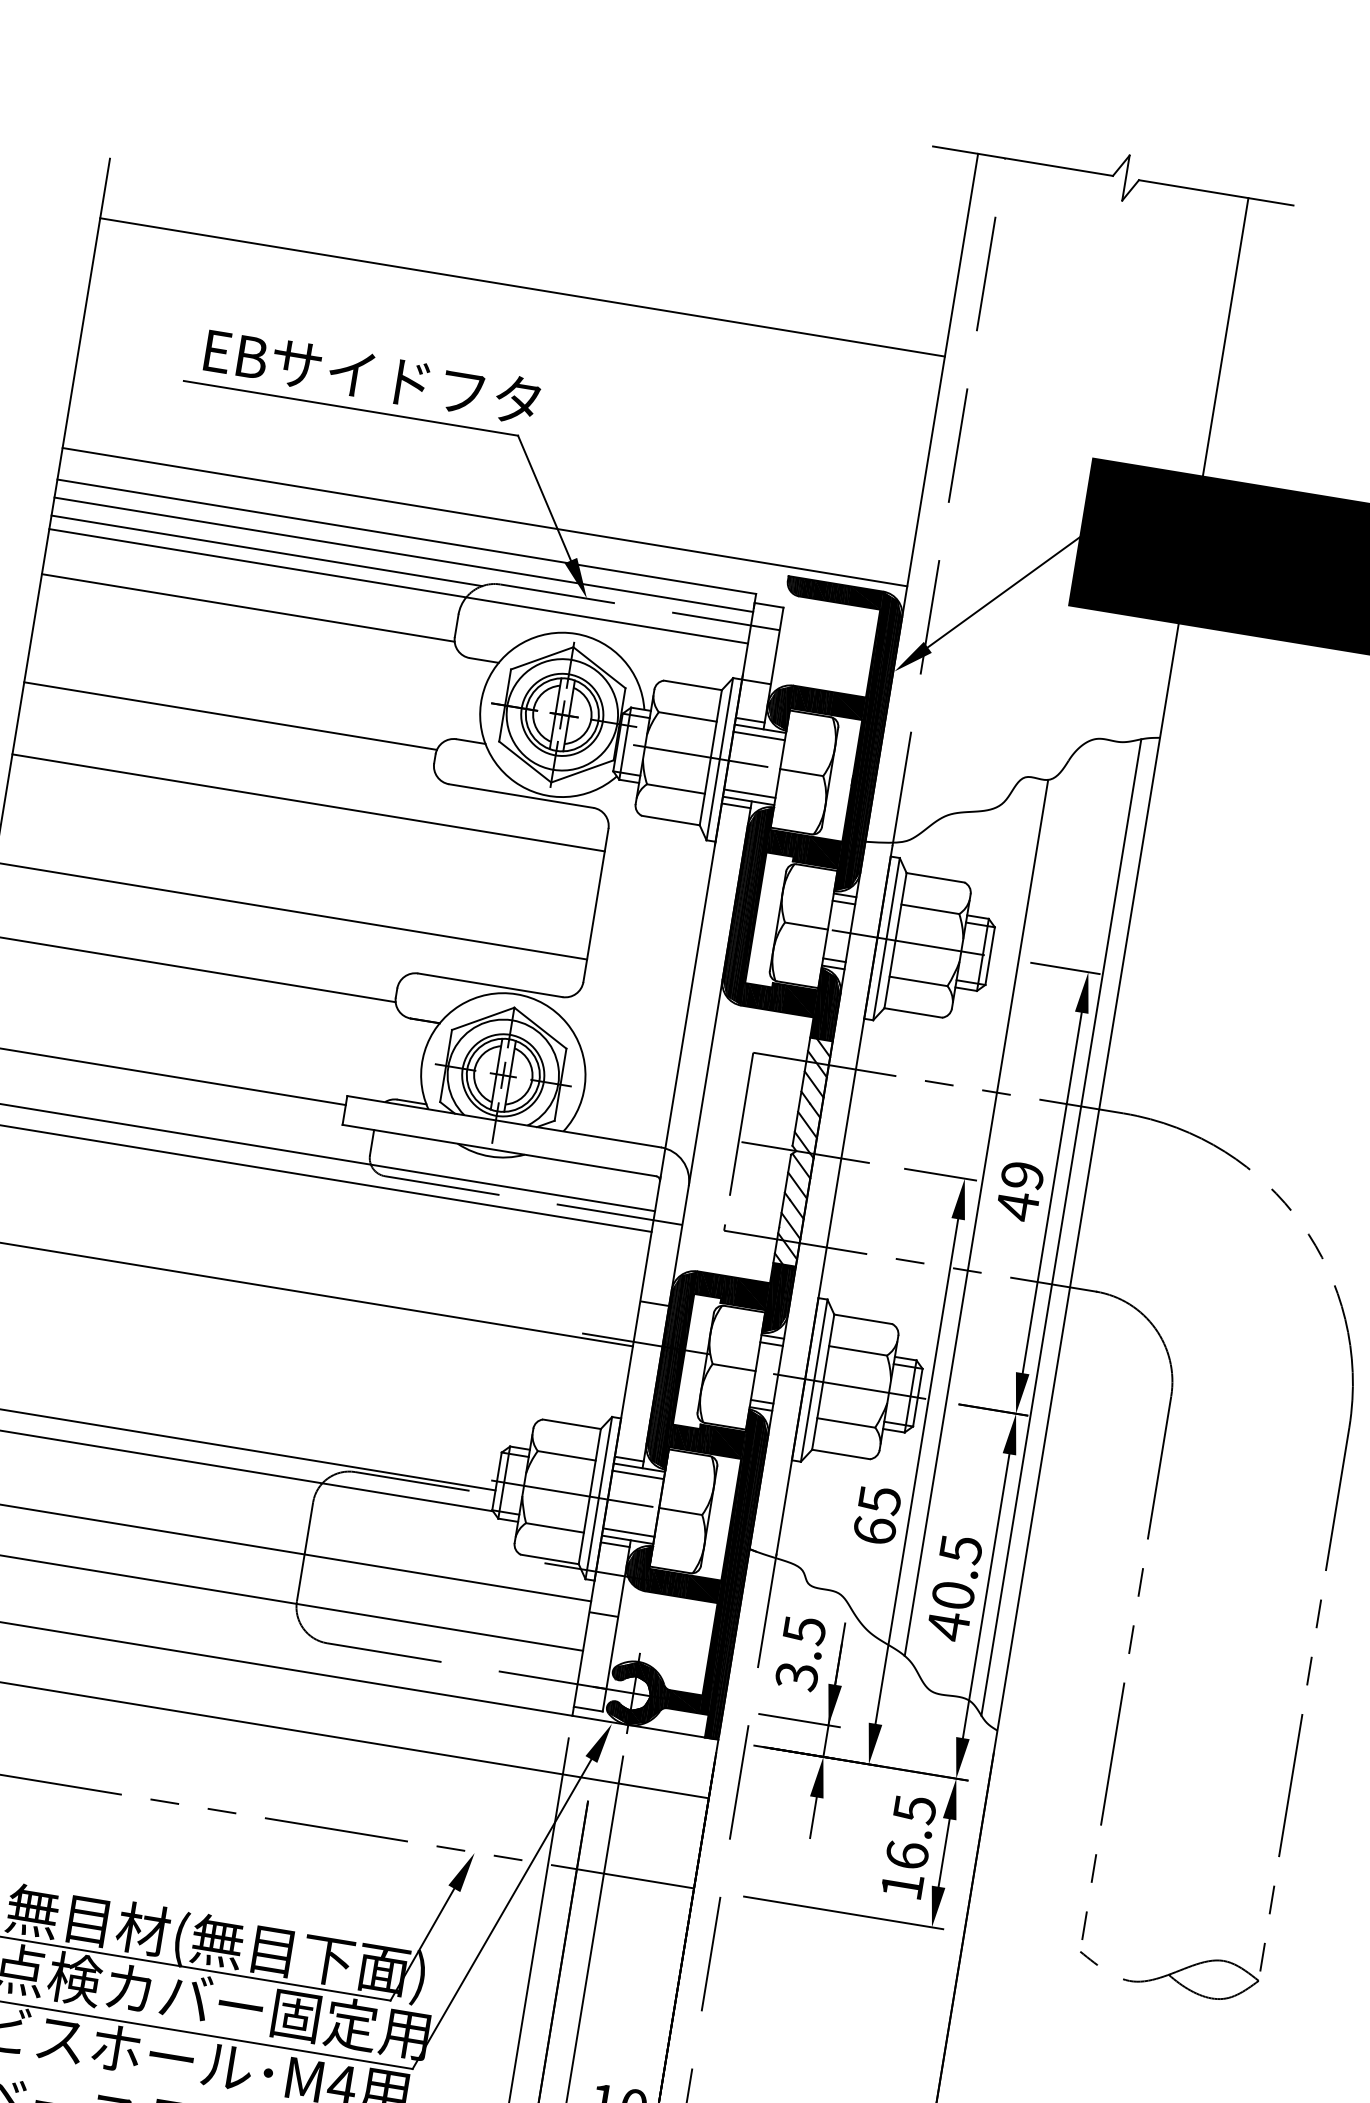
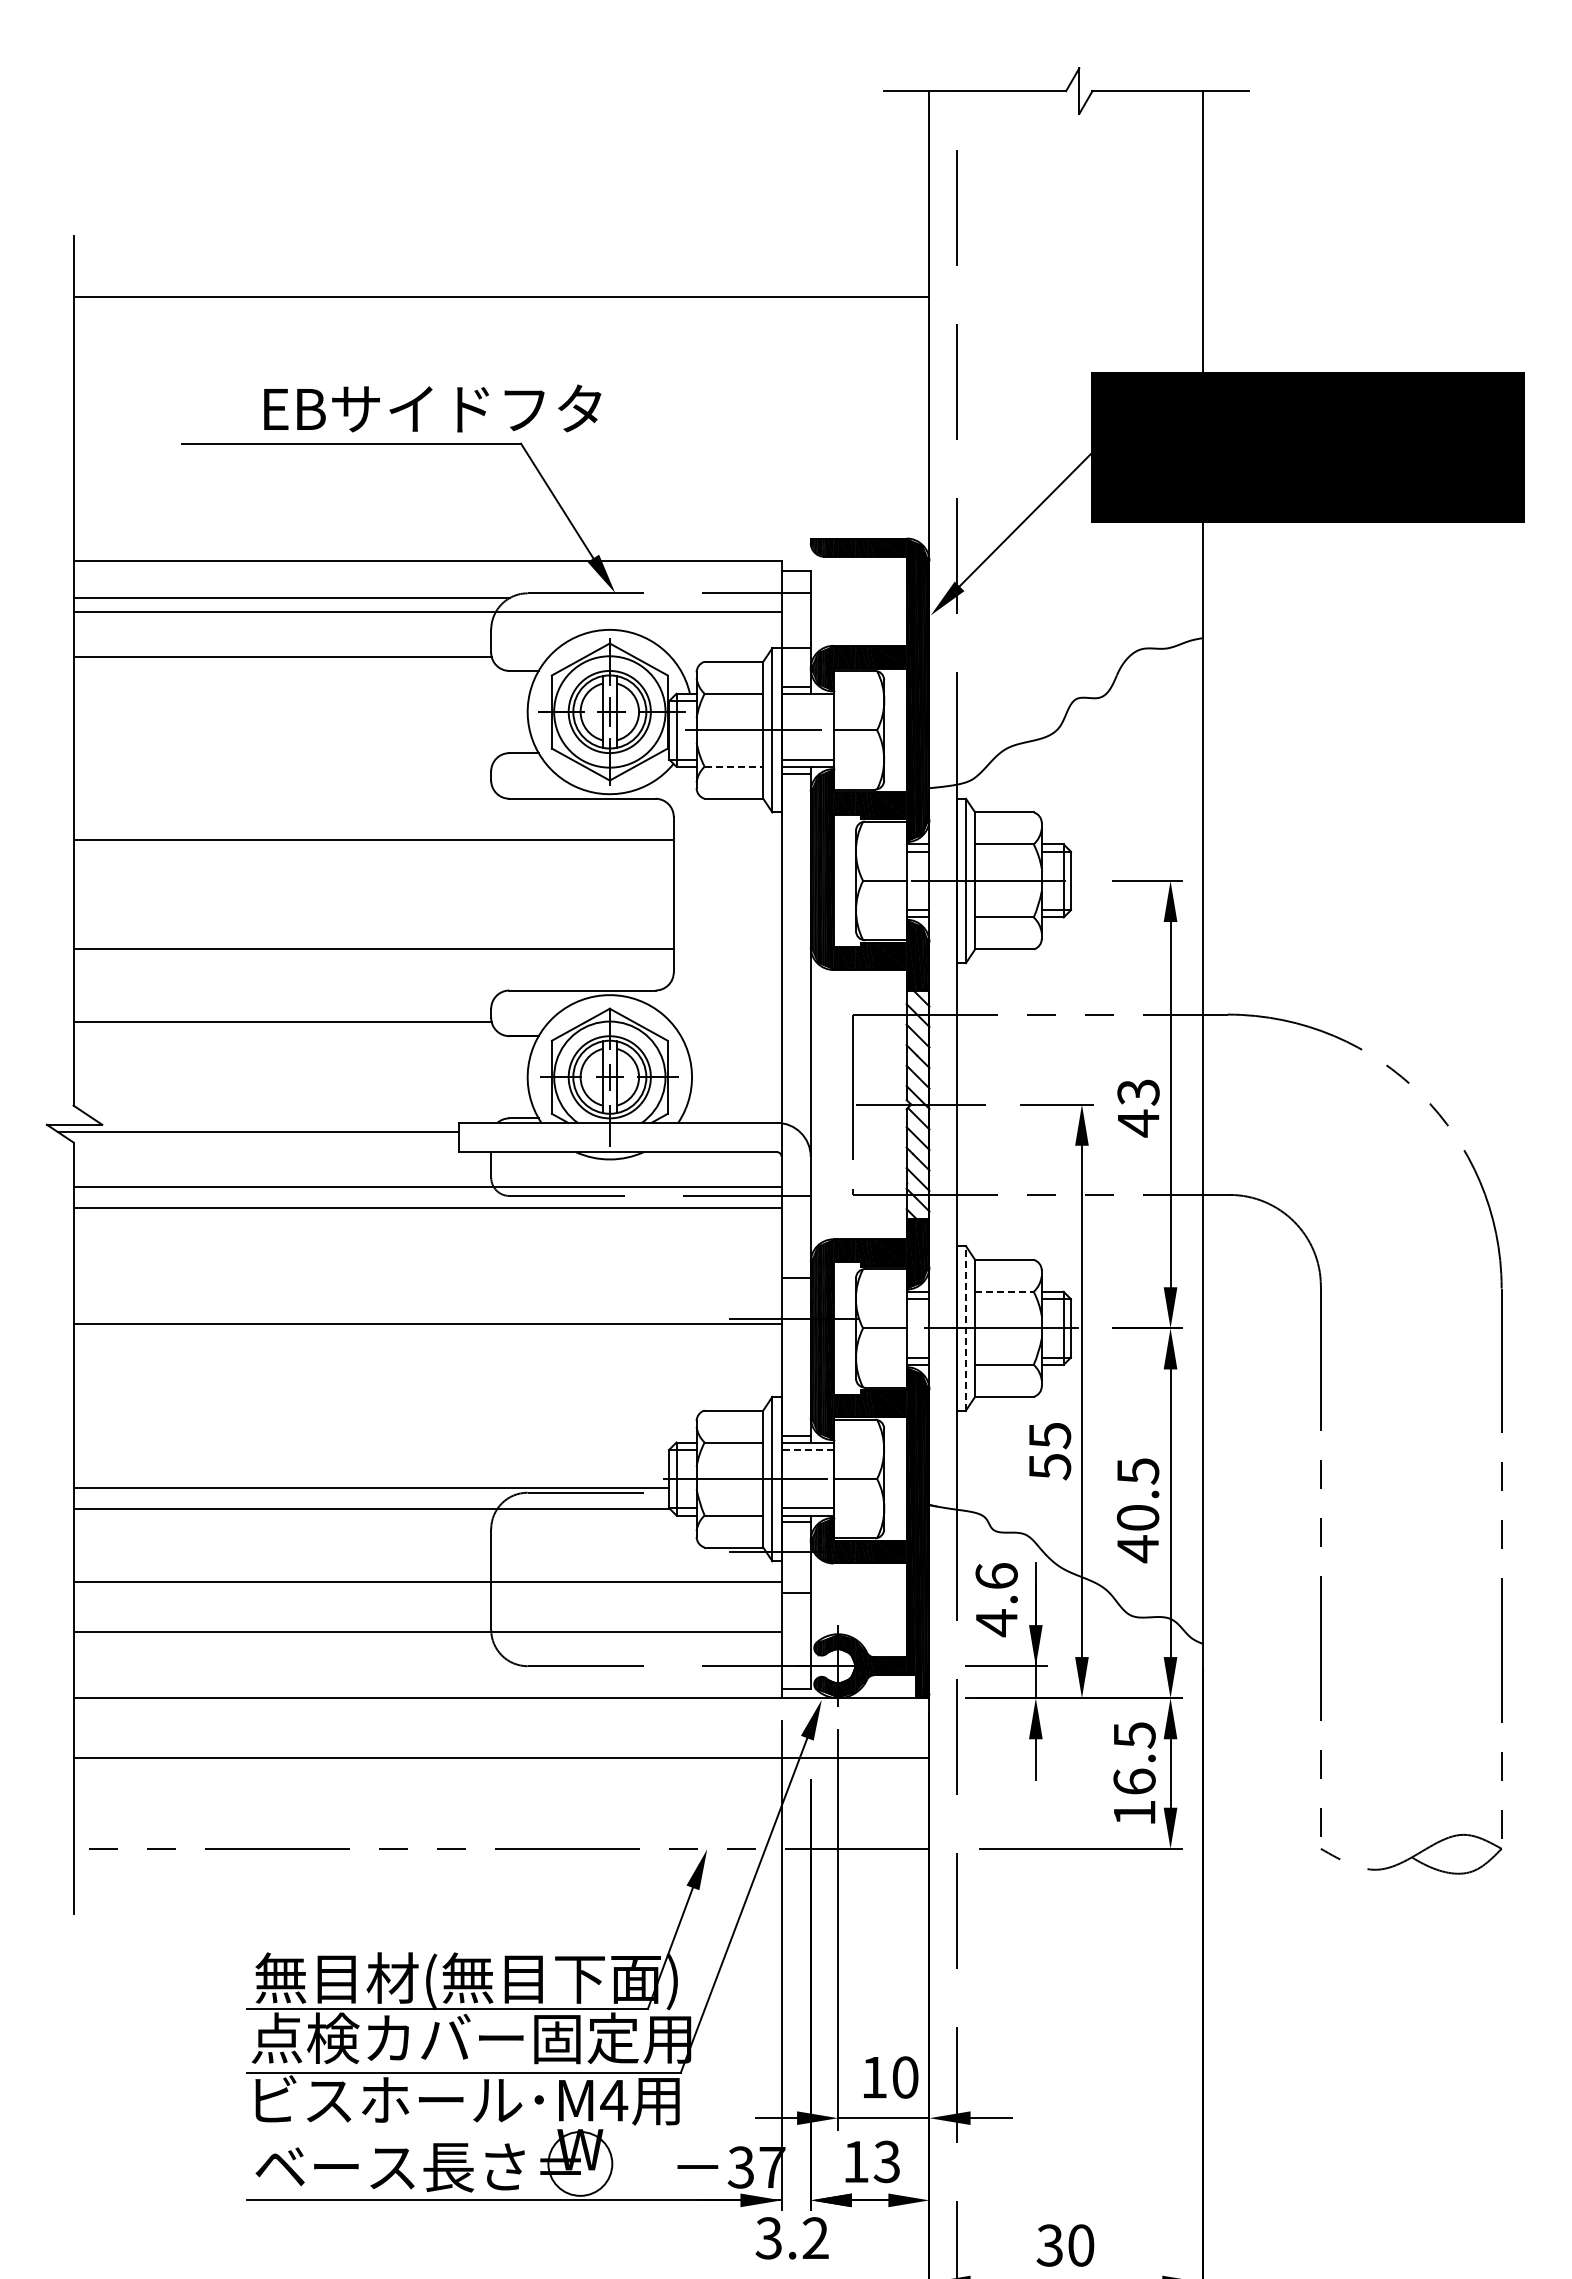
text: (372, 376) -> (432, 408), moved
line: (484, 517) -> (501, 529), removed
line: (403, 554) -> (427, 579), removed
line: (230, 715) -> (282, 766), removed
line: (759, 736) -> (807, 701), removed
line: (676, 788) -> (734, 766), solid -> dashed
text: (1022, 1175) -> (1138, 1092), 49 -> 43
line: (976, 1217) -> (1099, 1141), removed
line: (1061, 1226) -> (1185, 1136), removed
line: (858, 1350) -> (1004, 1291), solid -> dashed
line: (813, 1379) -> (965, 1327), solid -> dashed
line: (638, 1474) -> (807, 1449), solid -> dashed
text: (874, 1530) -> (1049, 1466), 65 -> 55
text: (800, 1654) -> (996, 1600), 3.5 -> 4.6

